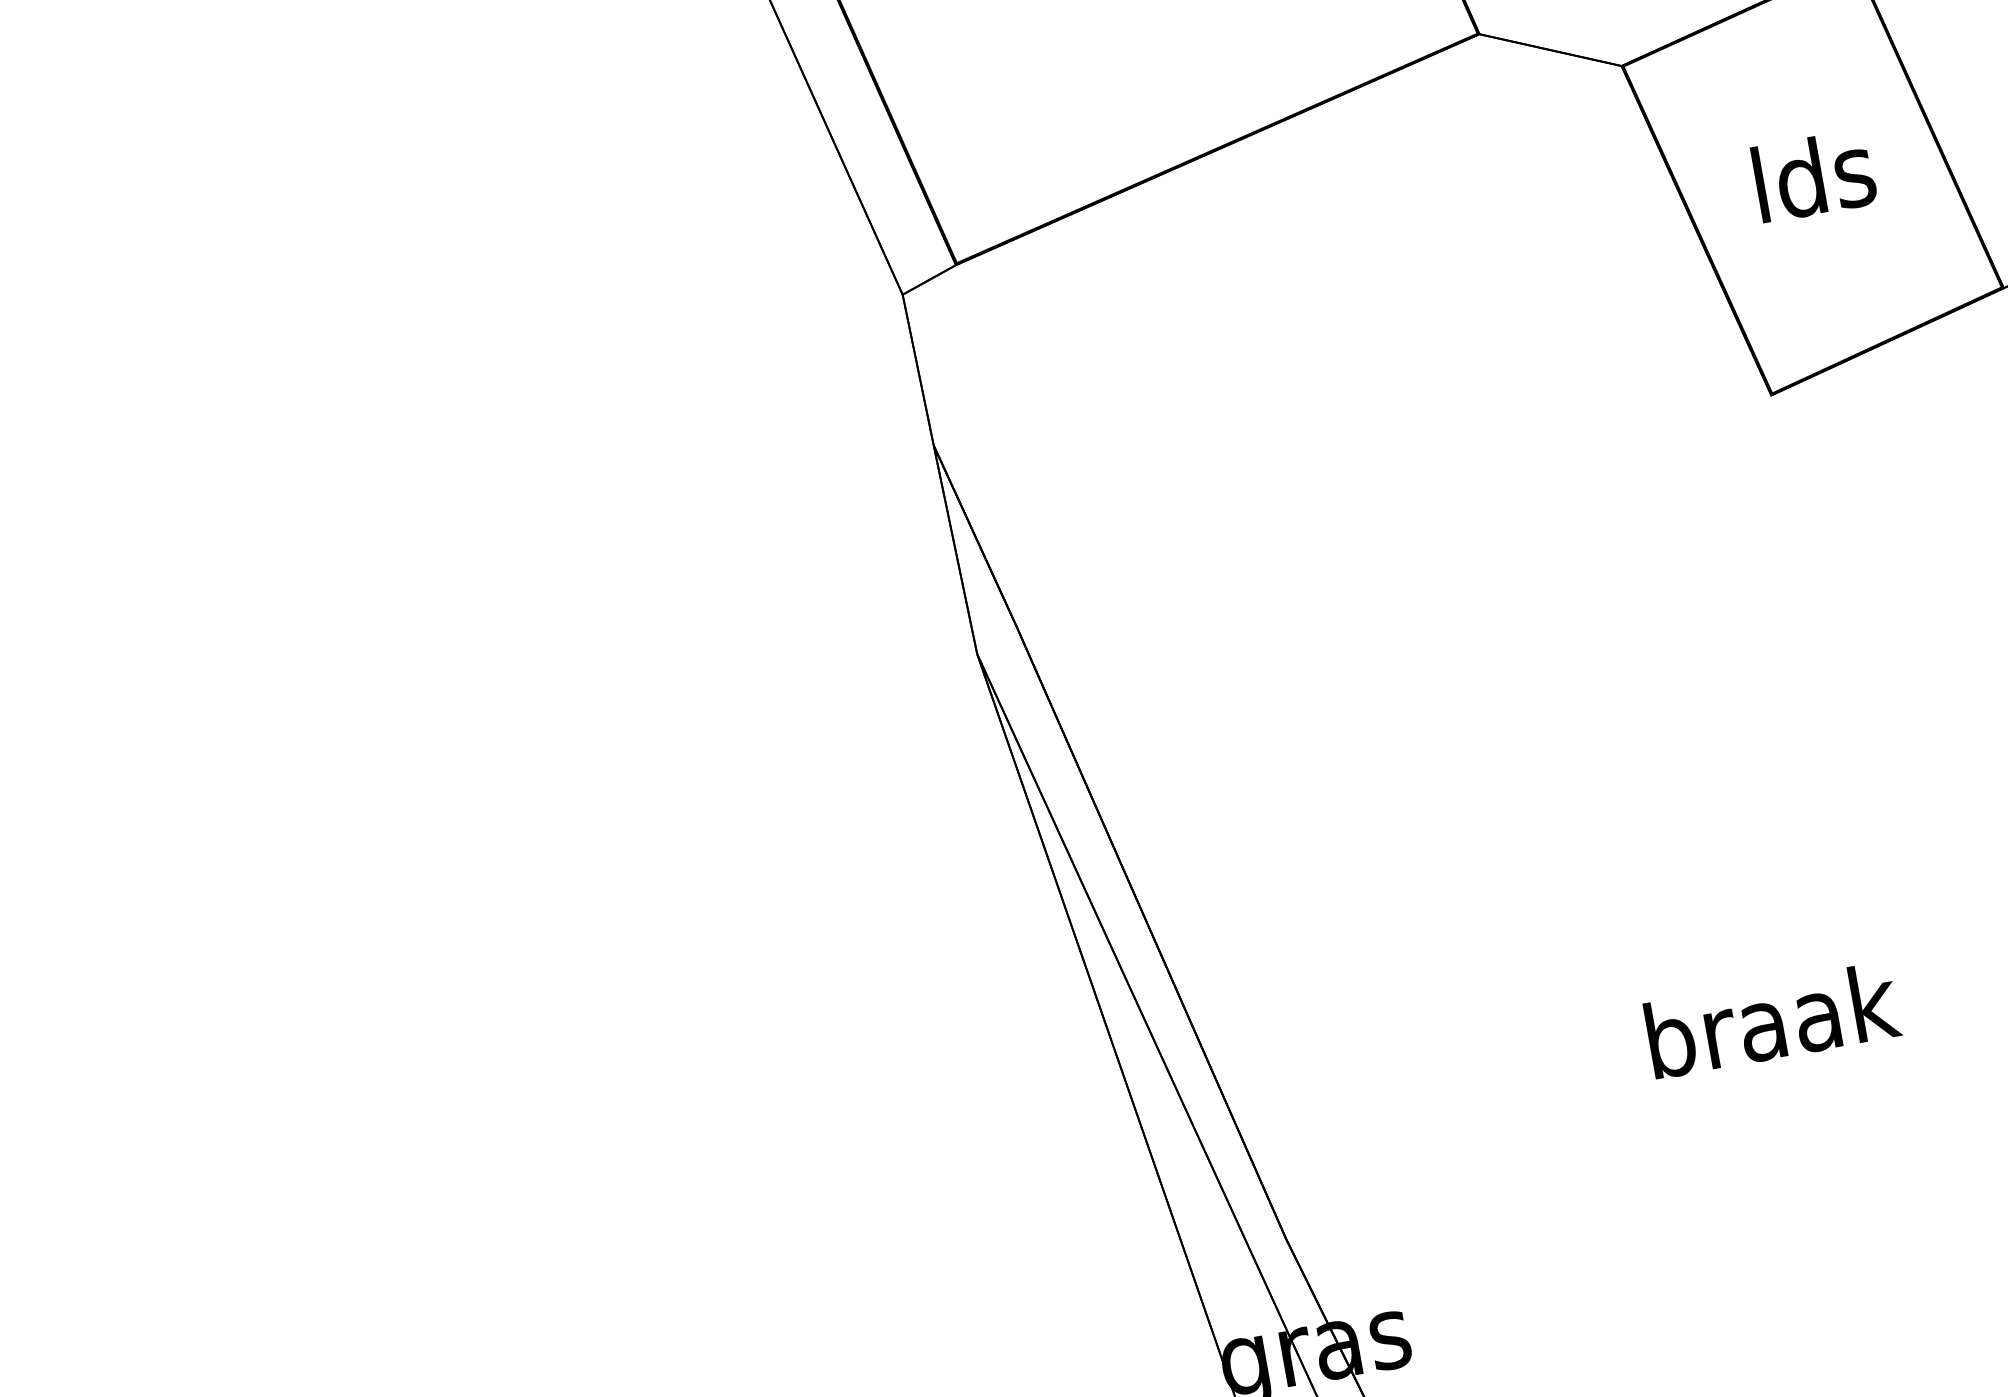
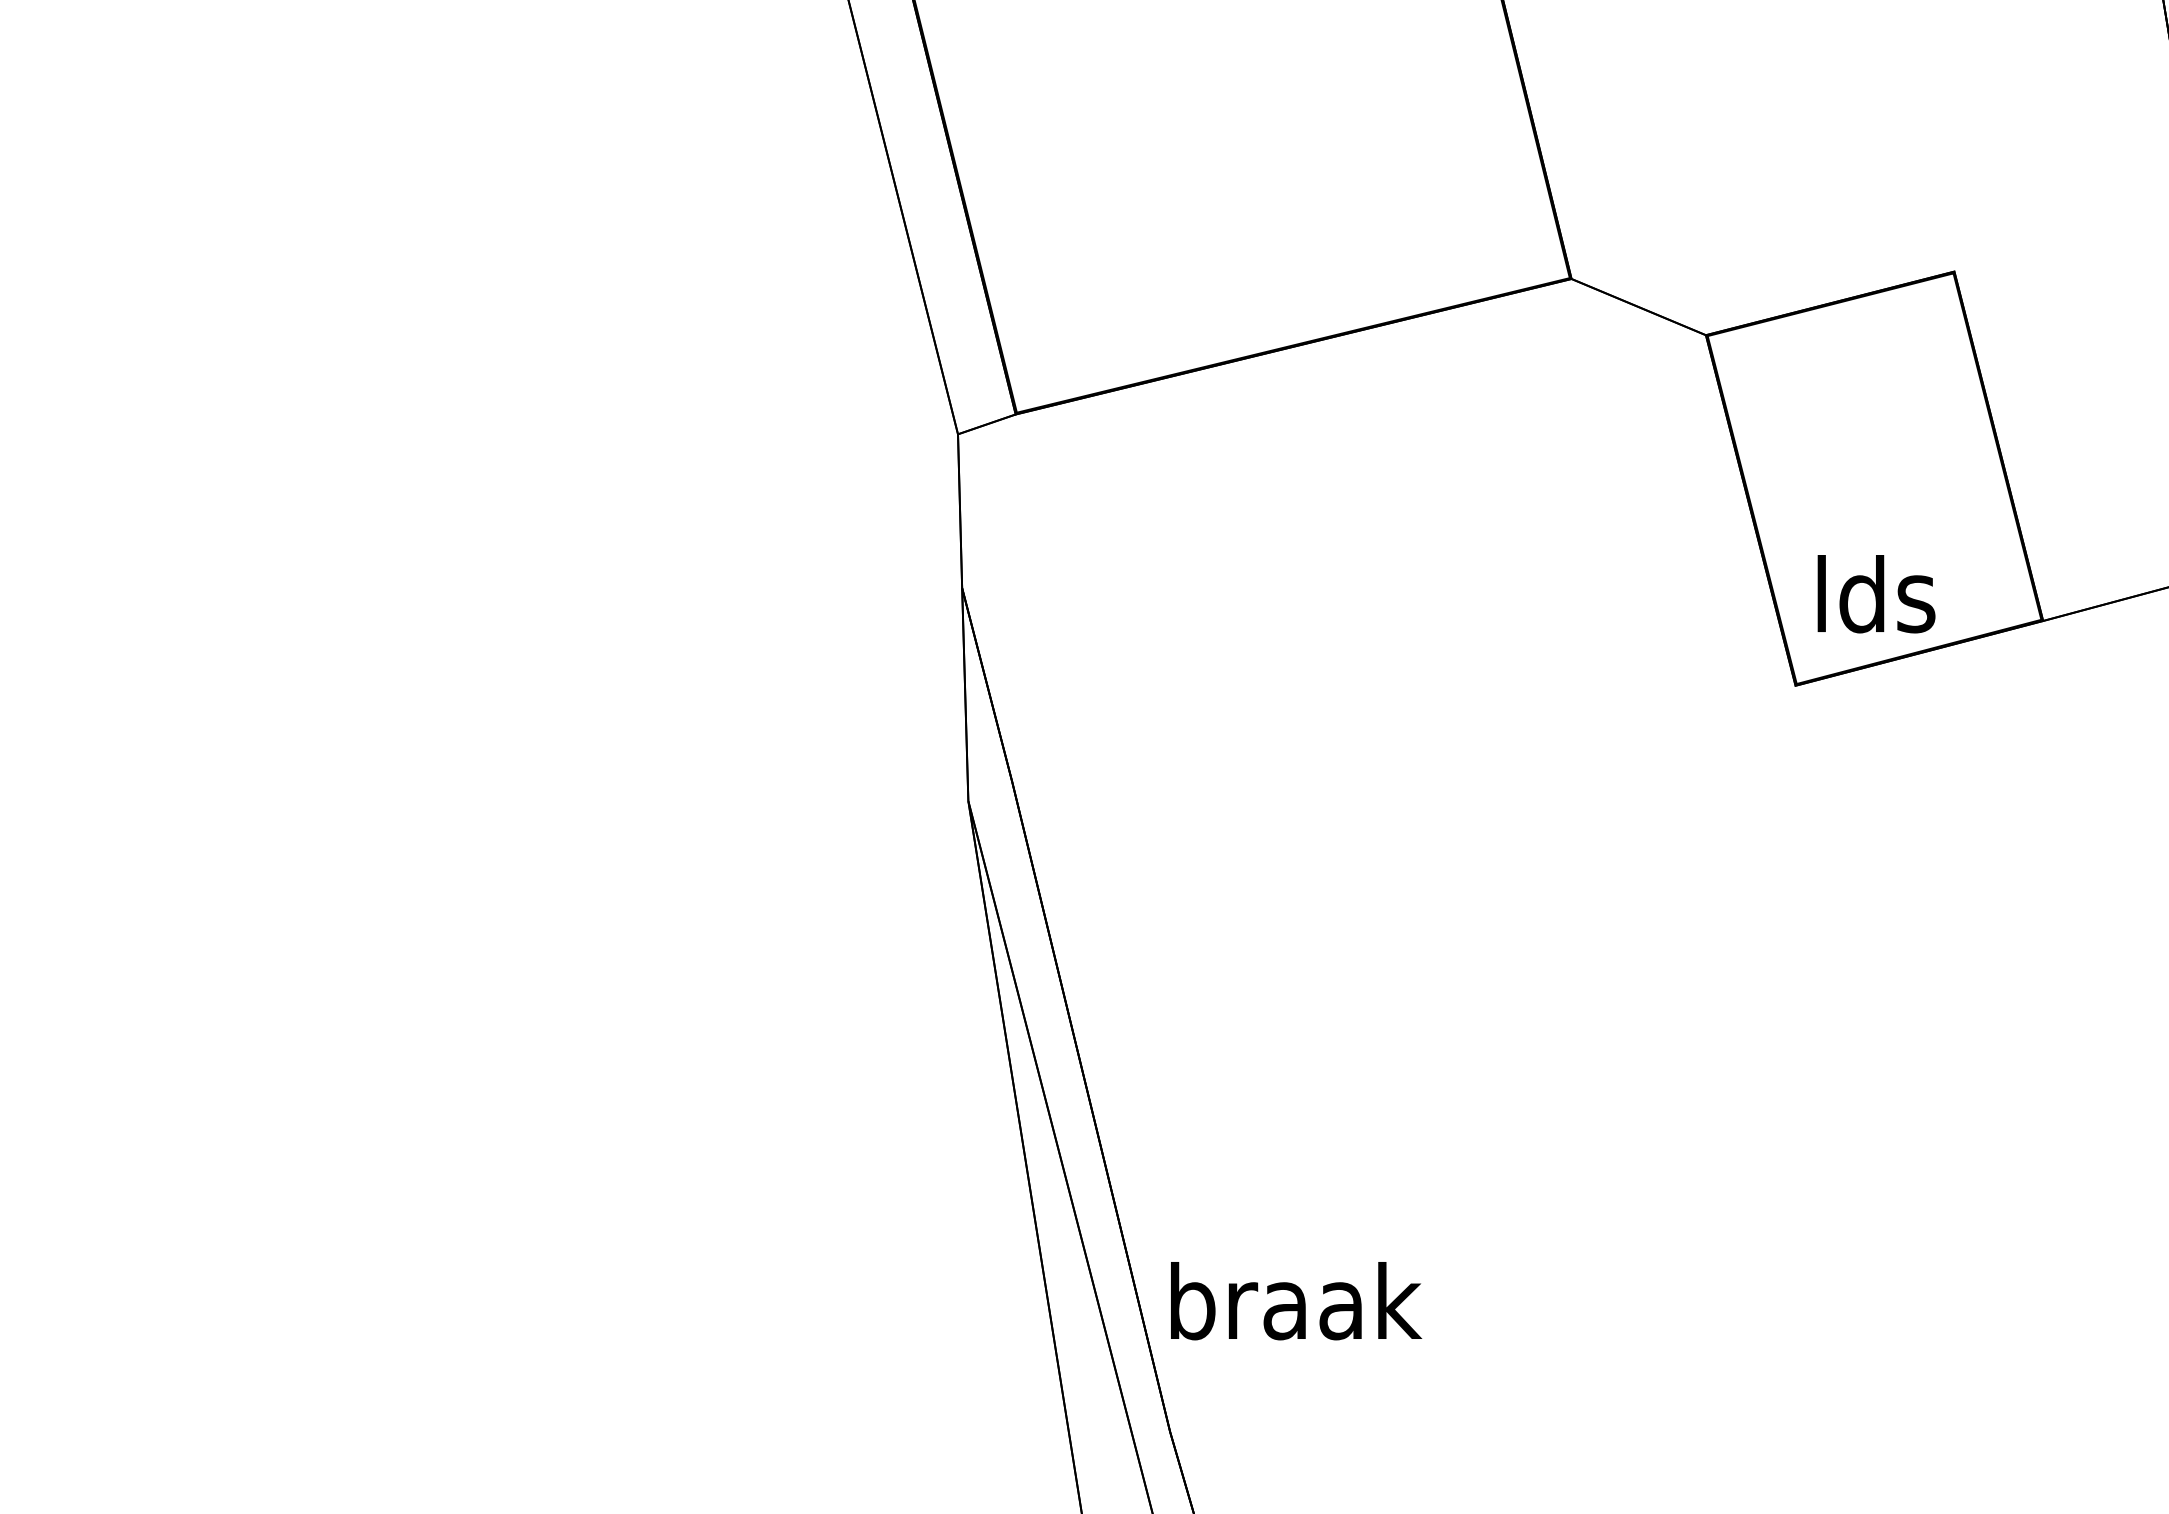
text: (1814, 176) -> (1876, 594), moved
text: (1772, 1020) -> (1296, 1301), moved

